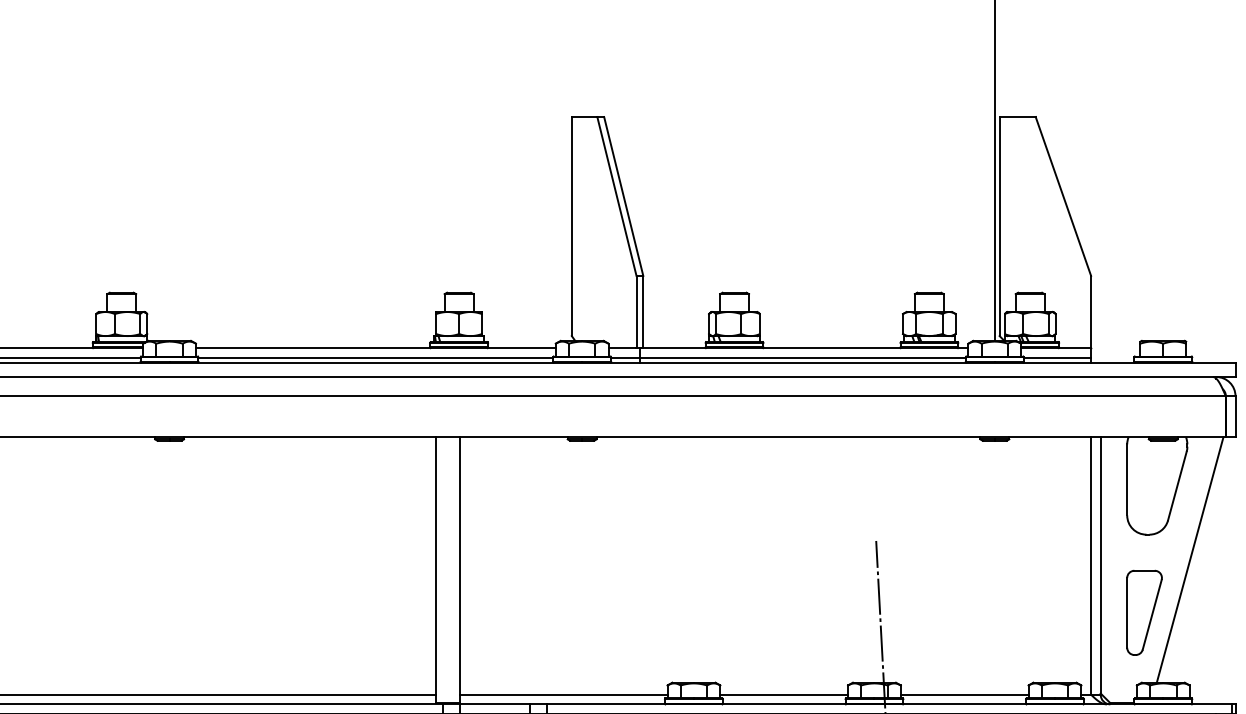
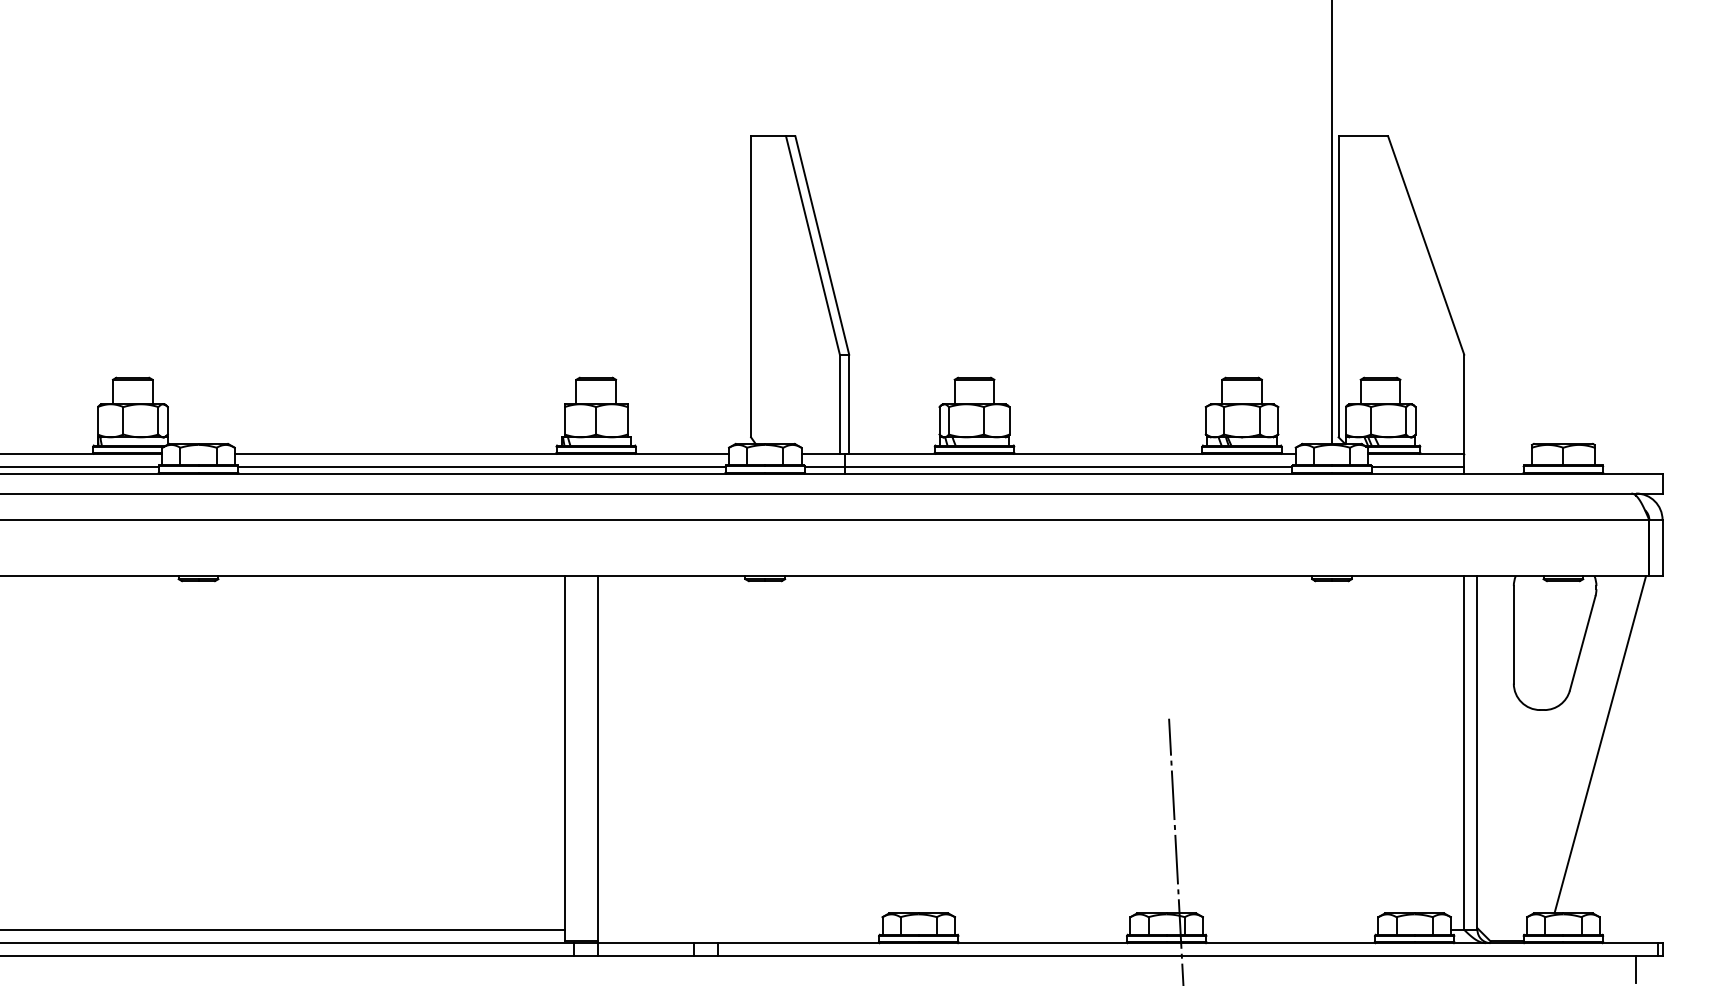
part: (1144, 612) -> (1537, 817), removed
line: (564, 694) -> (740, 929), removed
line: (784, 694) -> (1042, 929), removed
line: (964, 694) -> (1290, 929), removed

